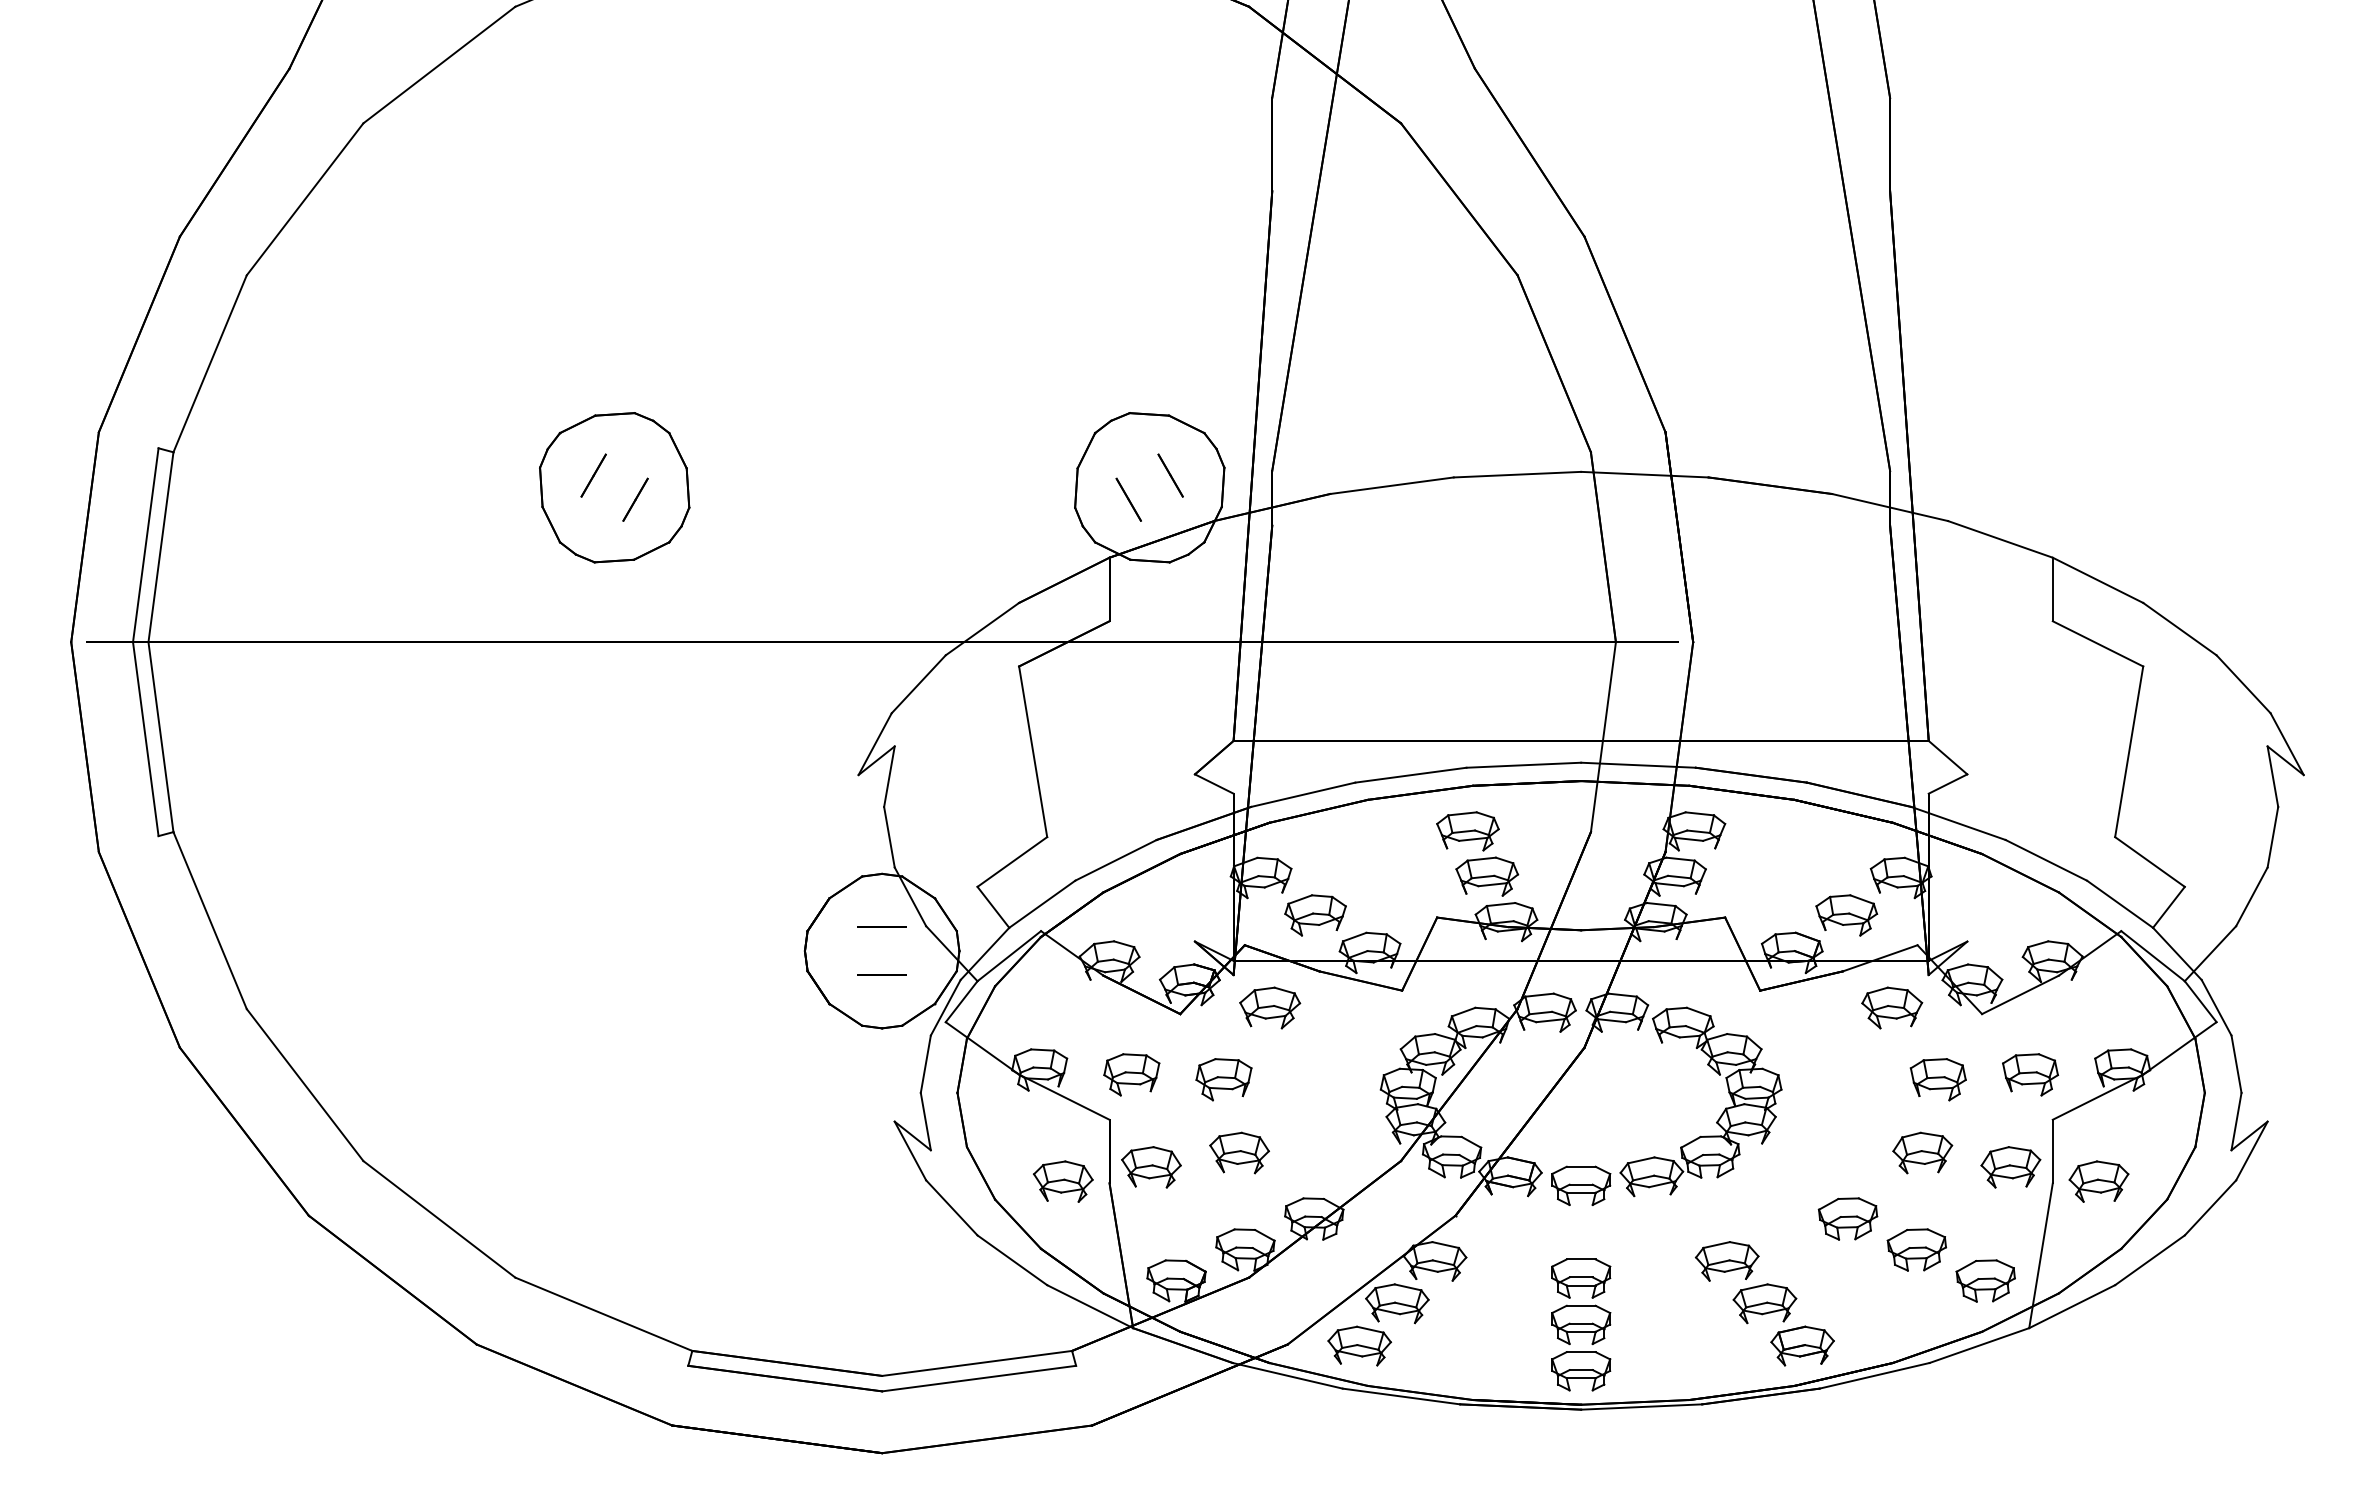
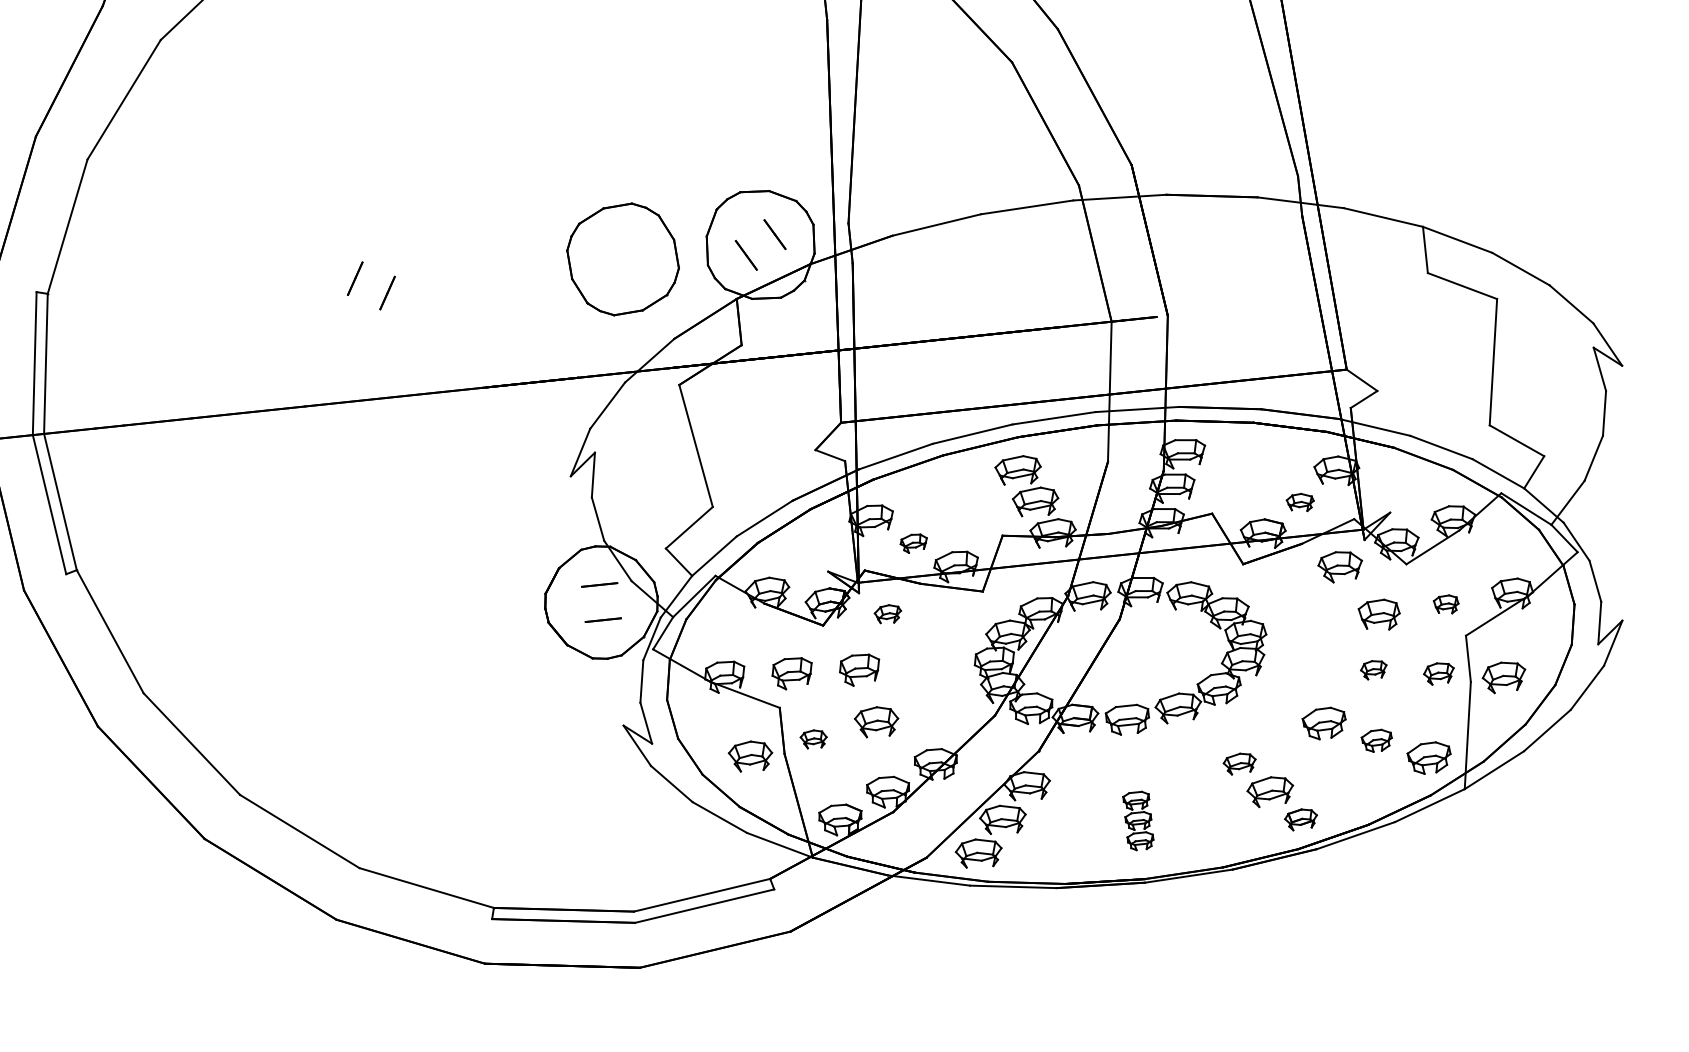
part: (614, 487) -> (623, 259), moved
part: (1315, 915) -> (913, 543), size x0.6
part: (1846, 915) -> (1300, 502), size x0.6
part: (1270, 1007) -> (888, 613), size x0.6
part: (2030, 1074) -> (1446, 604), size x0.6
part: (1922, 1152) -> (1373, 669), size x0.6
part: (1151, 1167) -> (813, 739), size x0.6
part: (2010, 1167) -> (1438, 673), size x0.7
part: (1916, 1249) -> (1376, 740), size x0.7
part: (1726, 1261) -> (1239, 763), size x0.7
part: (1581, 1324) -> (1138, 820), size x0.6
part: (1802, 1345) -> (1301, 819), size x0.7

